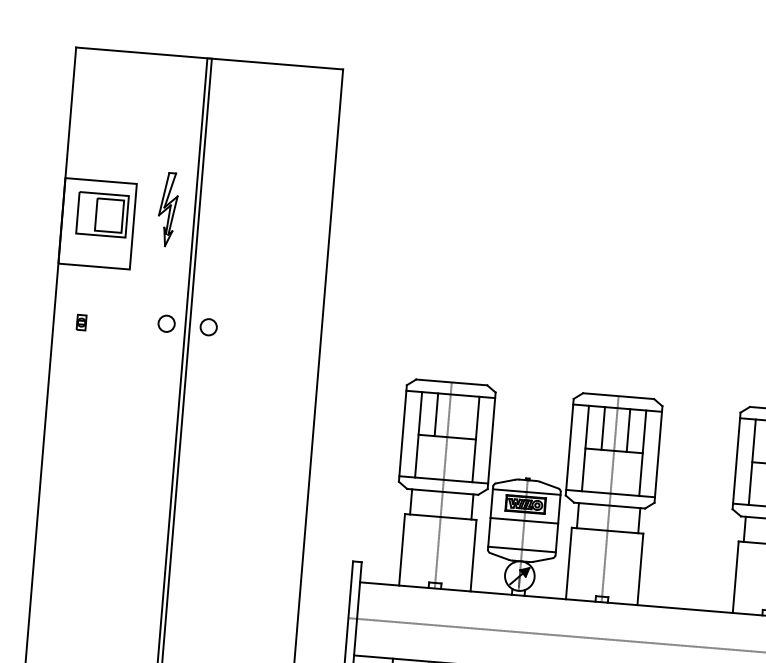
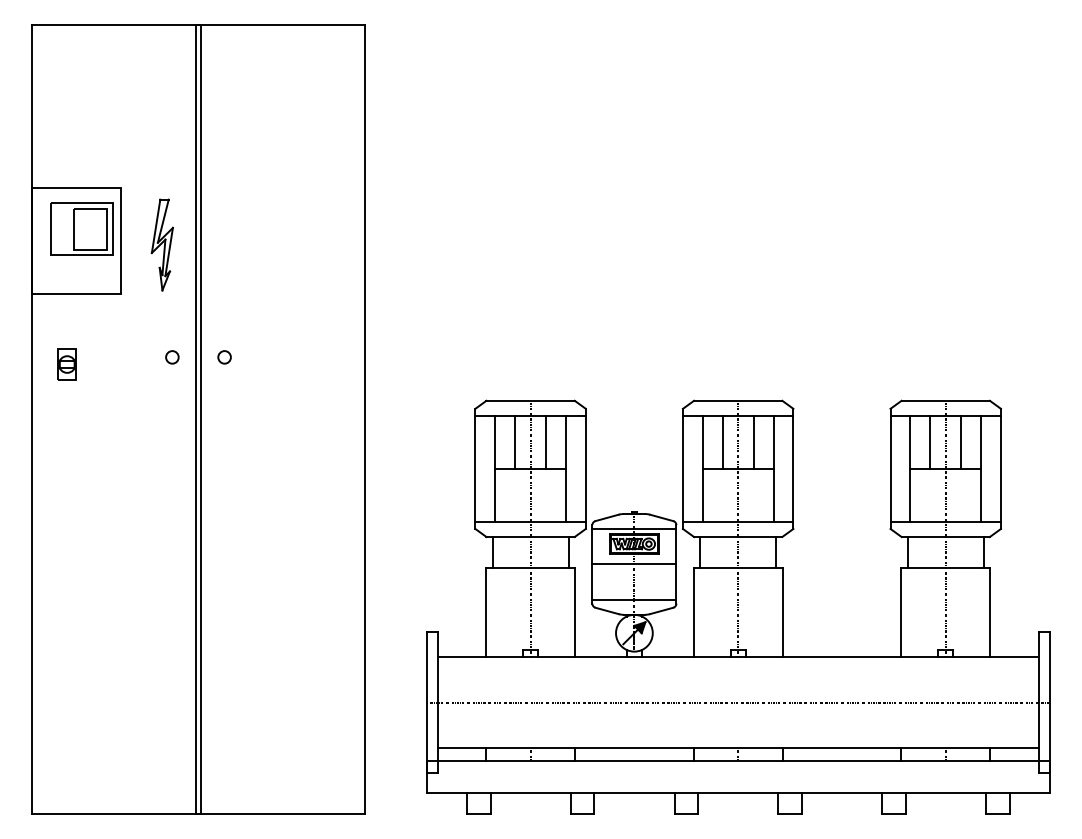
part: (167, 209) -> (161, 244), moved
part: (81, 322) -> (66, 364), size x1.67
circle: (166, 323) -> (172, 357), size x0.62
circle: (208, 327) -> (224, 357), size x0.62
line: (461, 416) -> (546, 441), added

